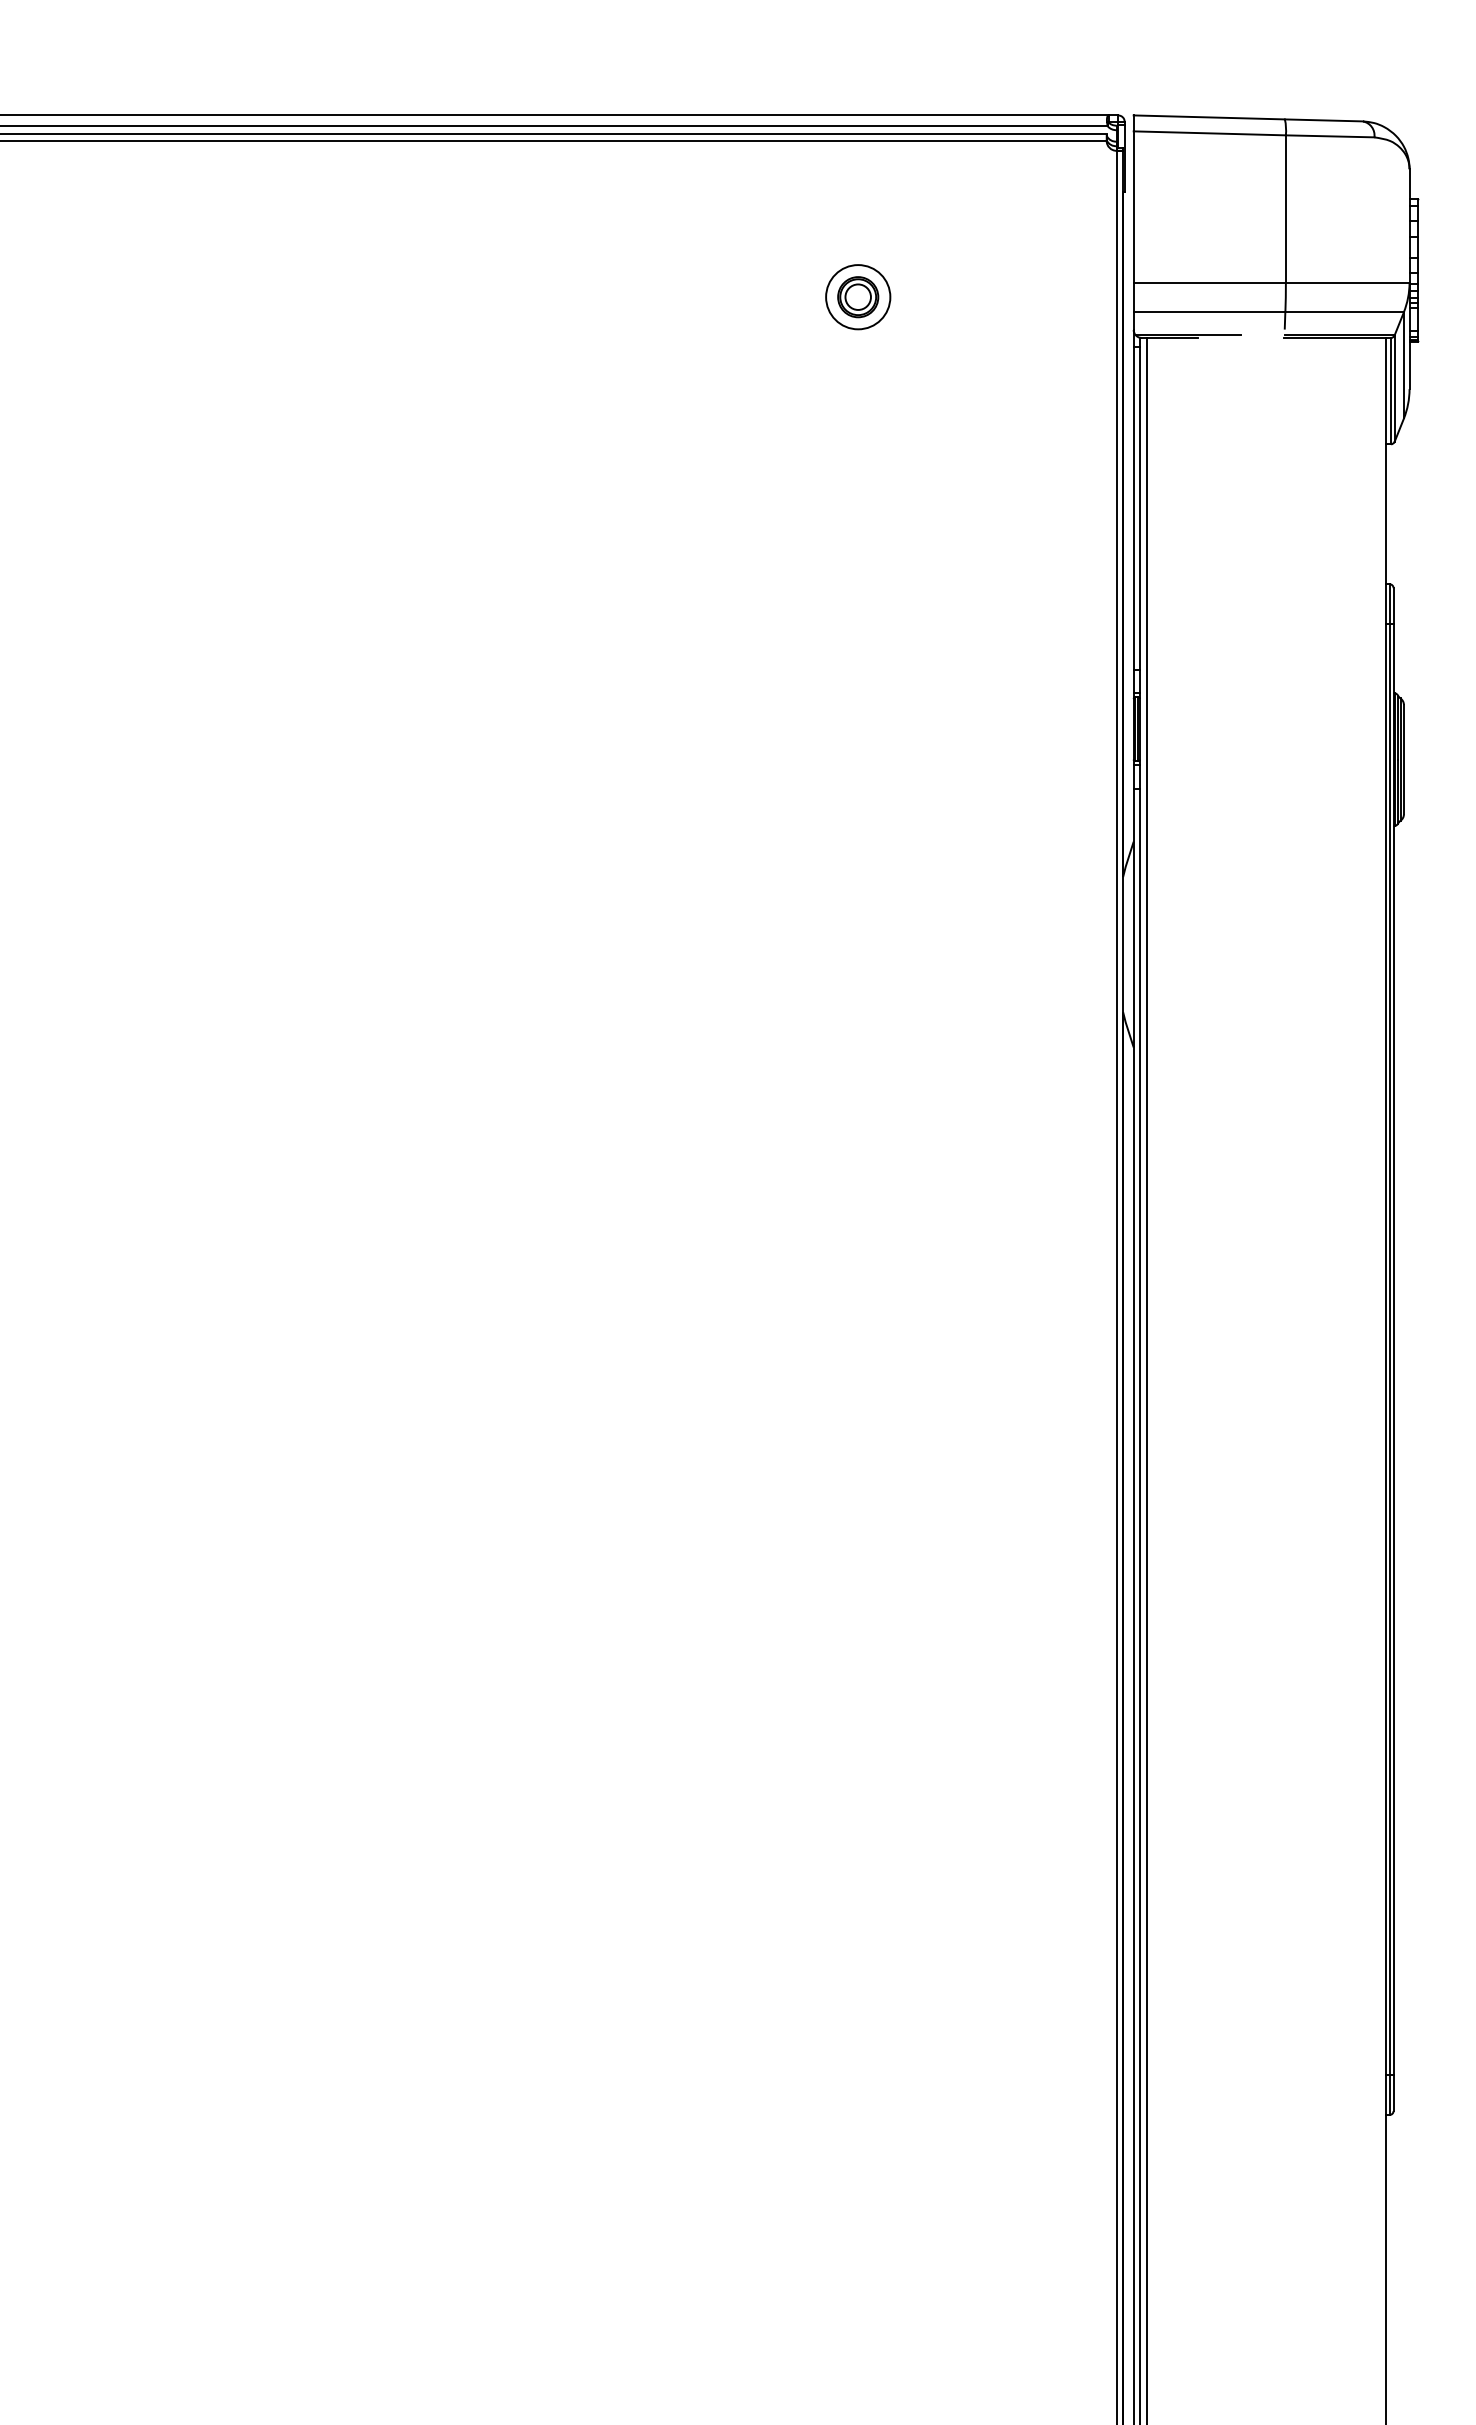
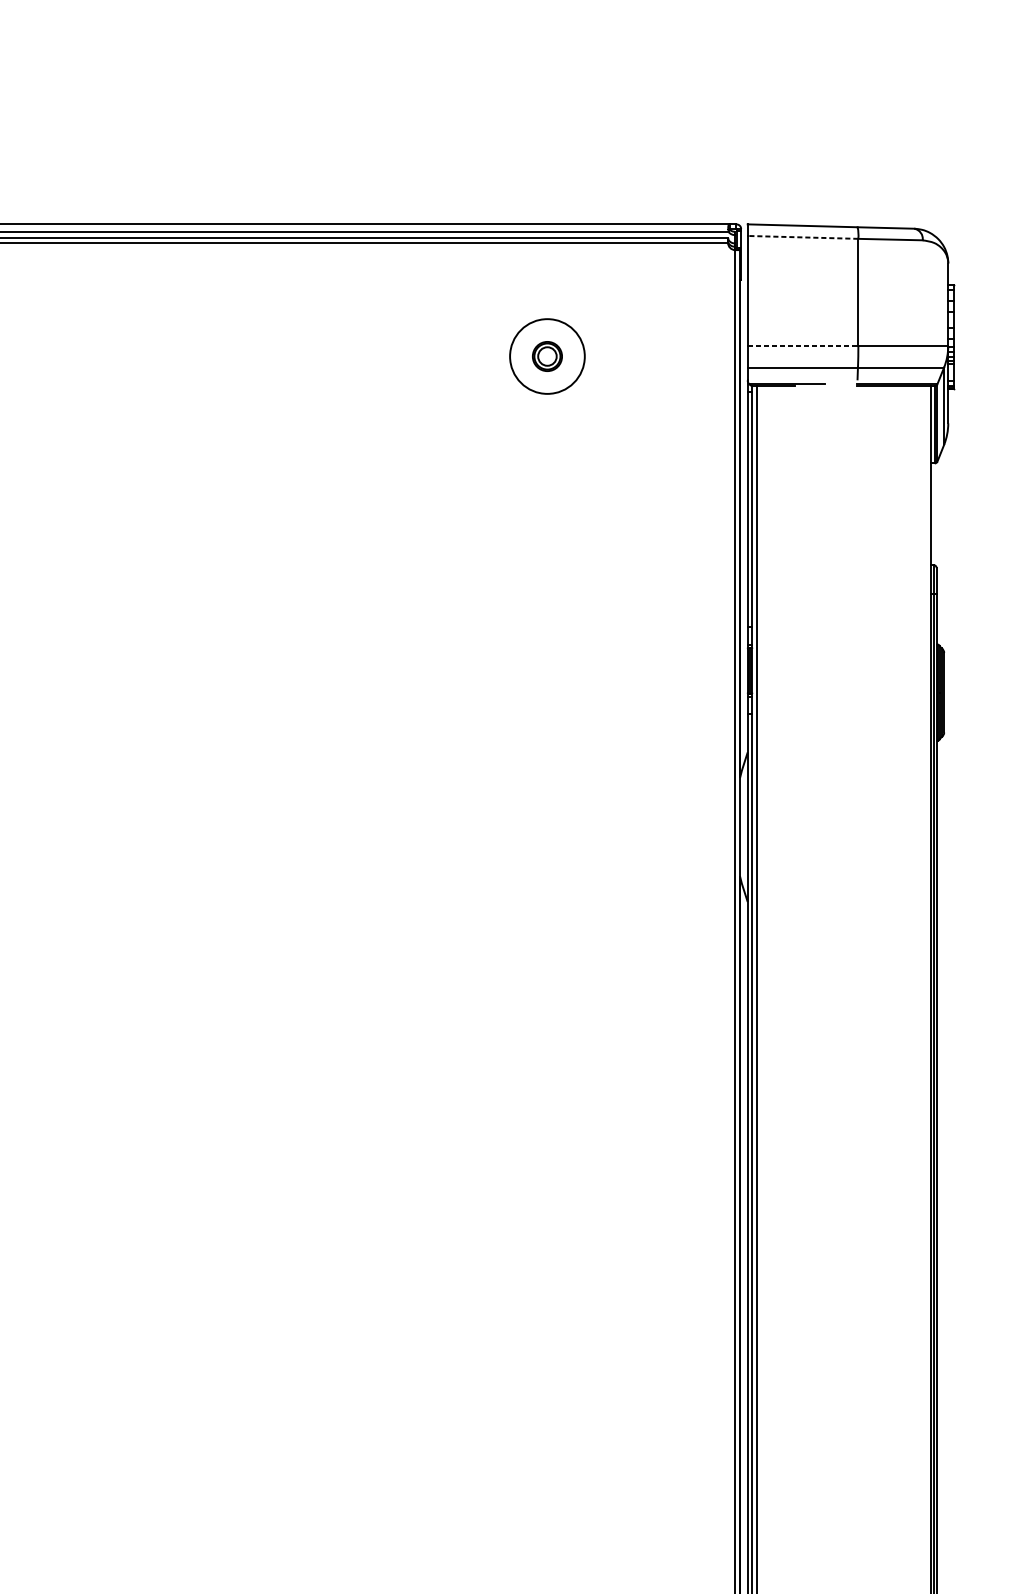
line: (1209, 133) -> (802, 237), solid -> dashed
line: (1210, 282) -> (803, 345), solid -> dashed
circle: (858, 297) -> (547, 356), size x1.6

